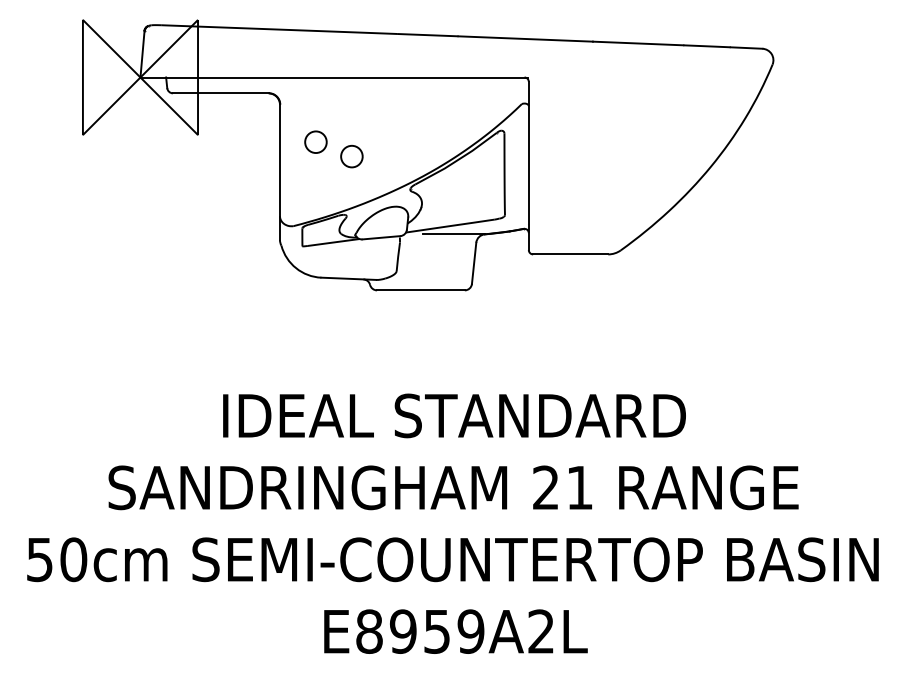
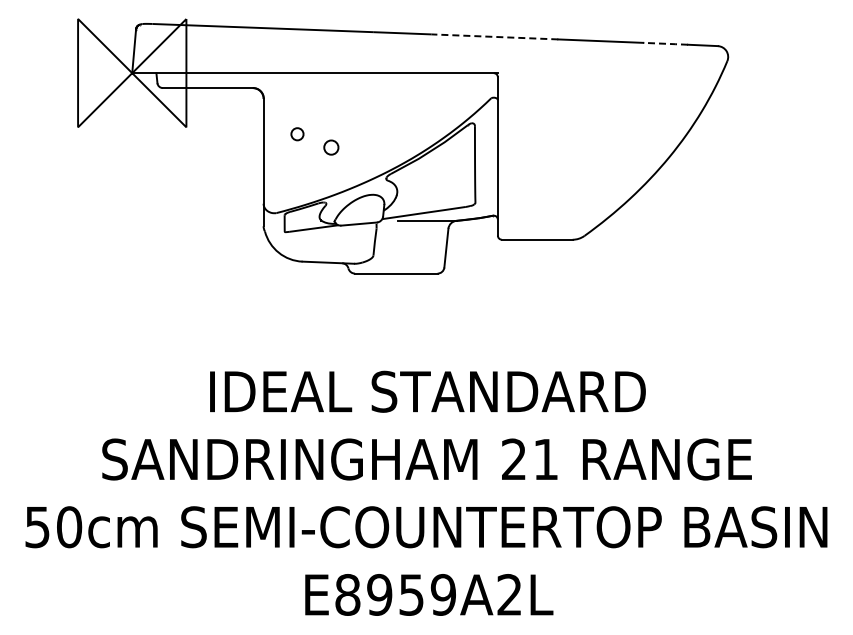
line: (525, 38) -> (494, 36), solid -> dashed
line: (707, 45) -> (666, 43), solid -> dashed
circle: (315, 142) -> (297, 134), size x0.6
circle: (352, 156) -> (331, 147), size x0.7

